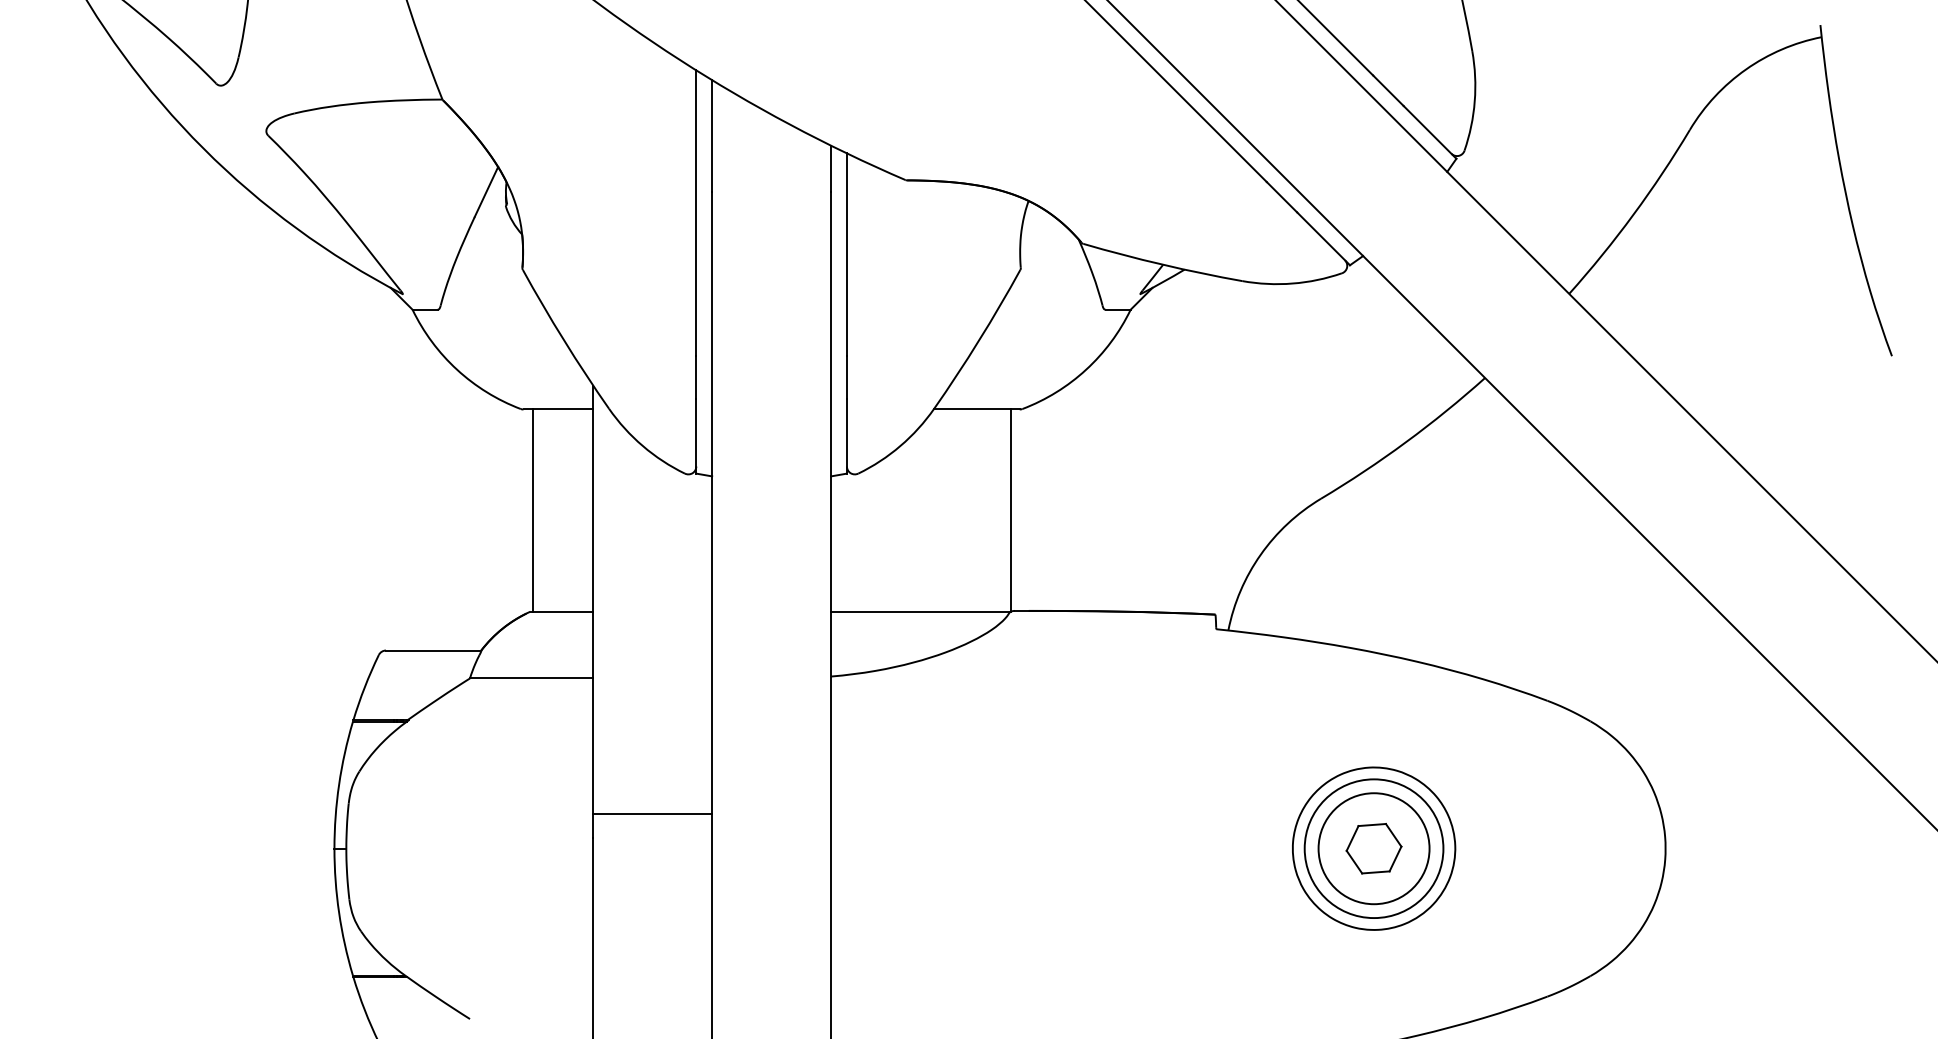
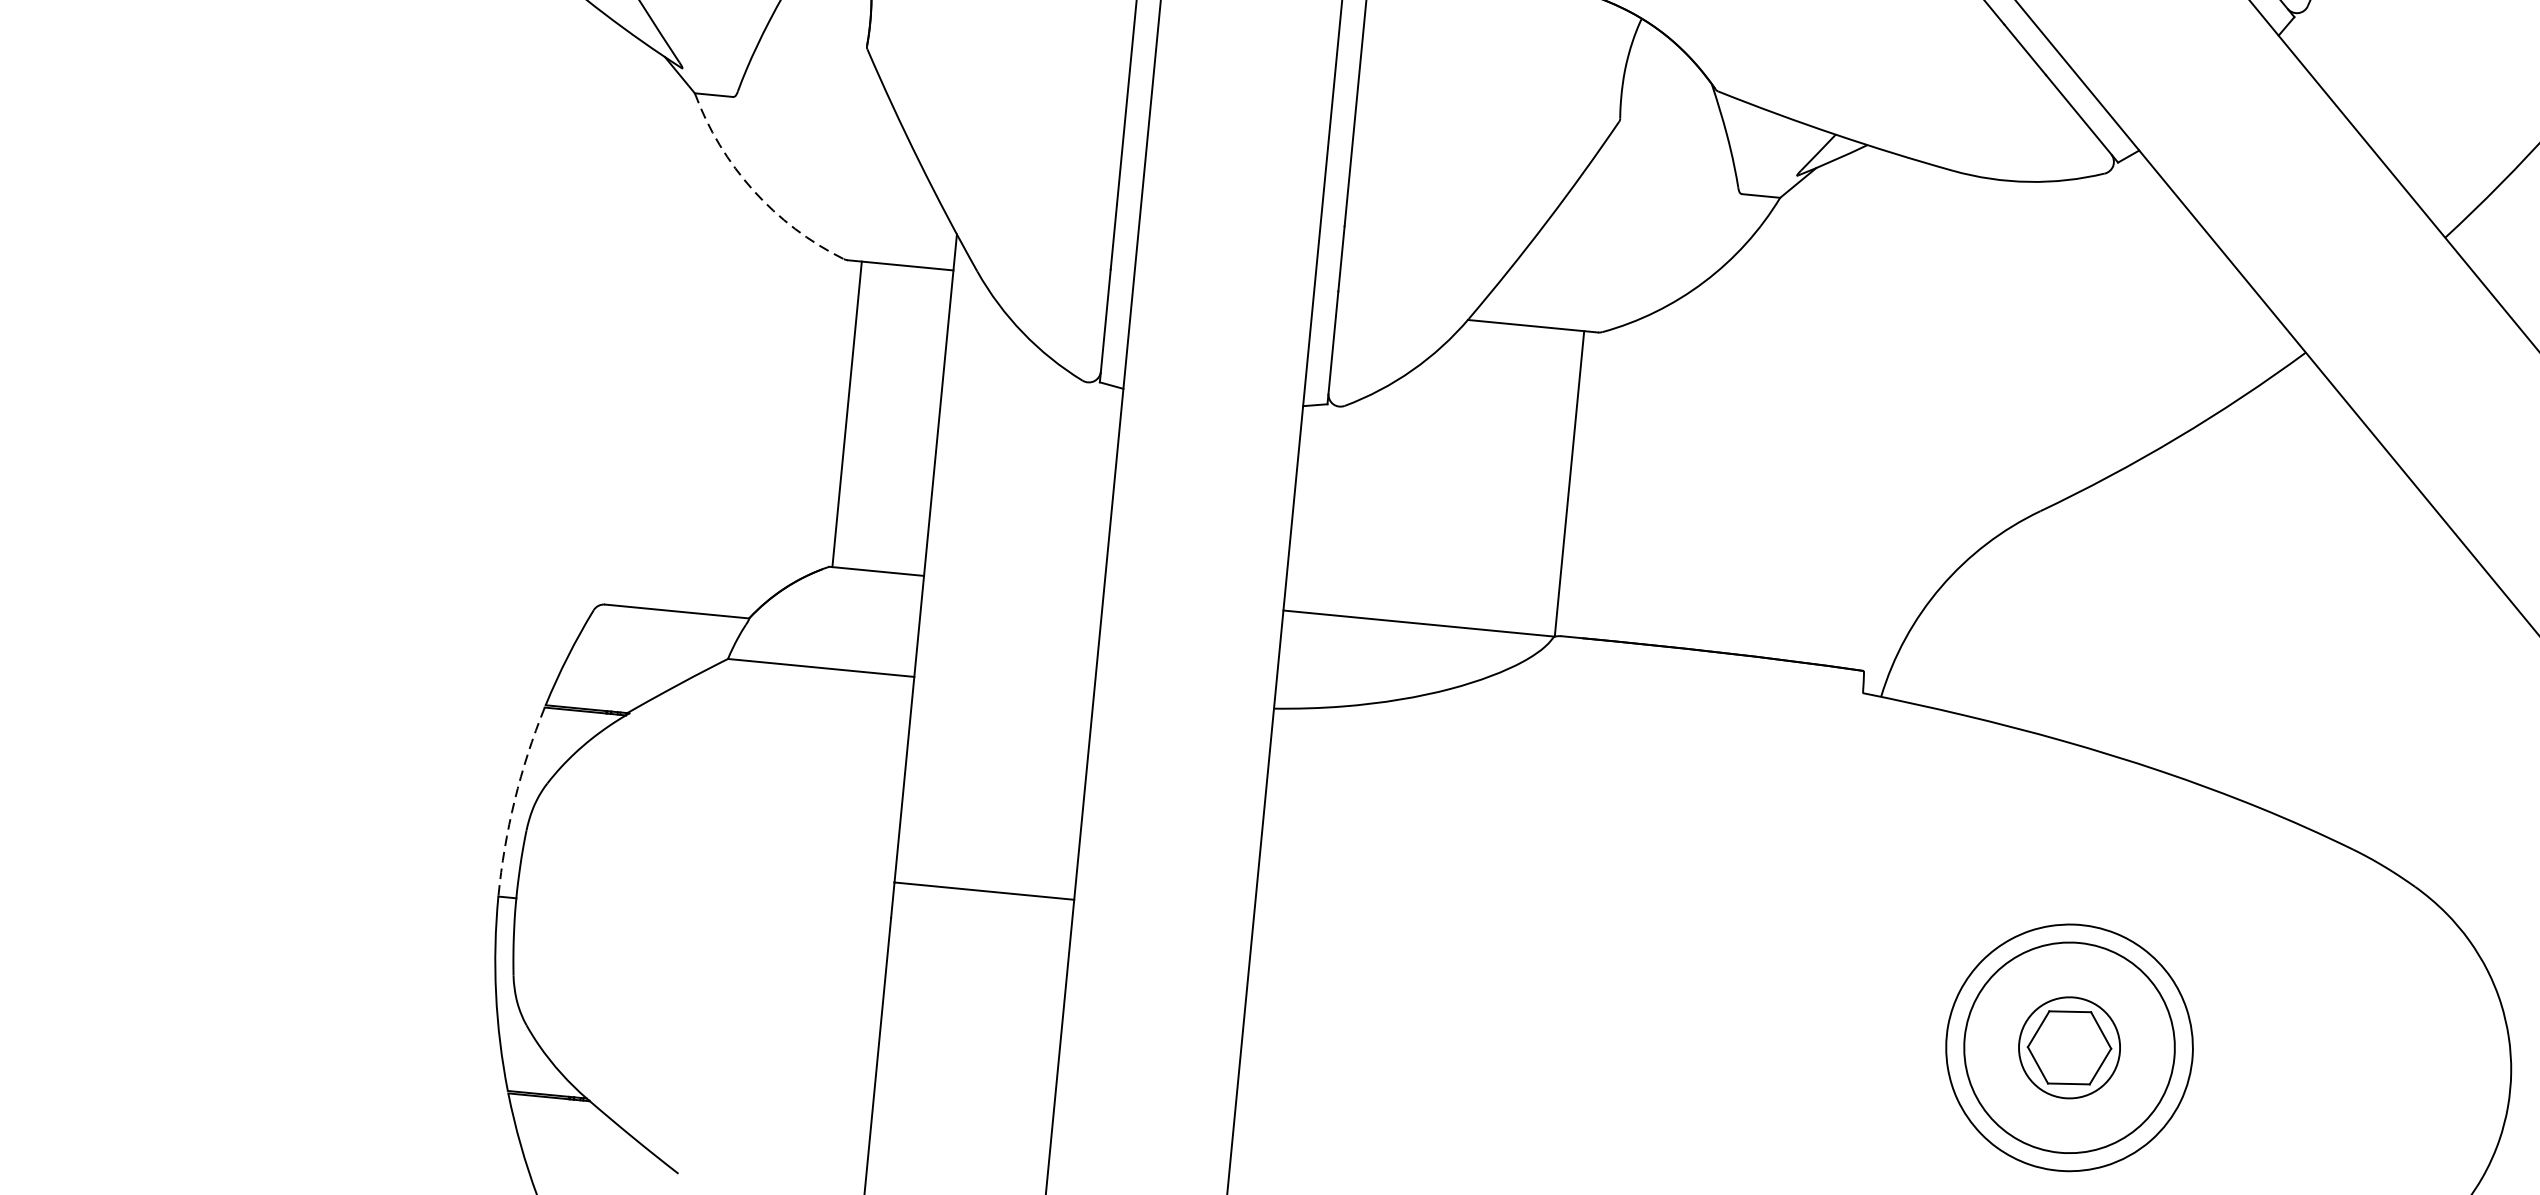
arc: (457, 369) -> (754, 190), solid -> dashed
arc: (339, 784) -> (515, 800), solid -> dashed
circle: (1373, 848) -> (2068, 1047), size x0.6

